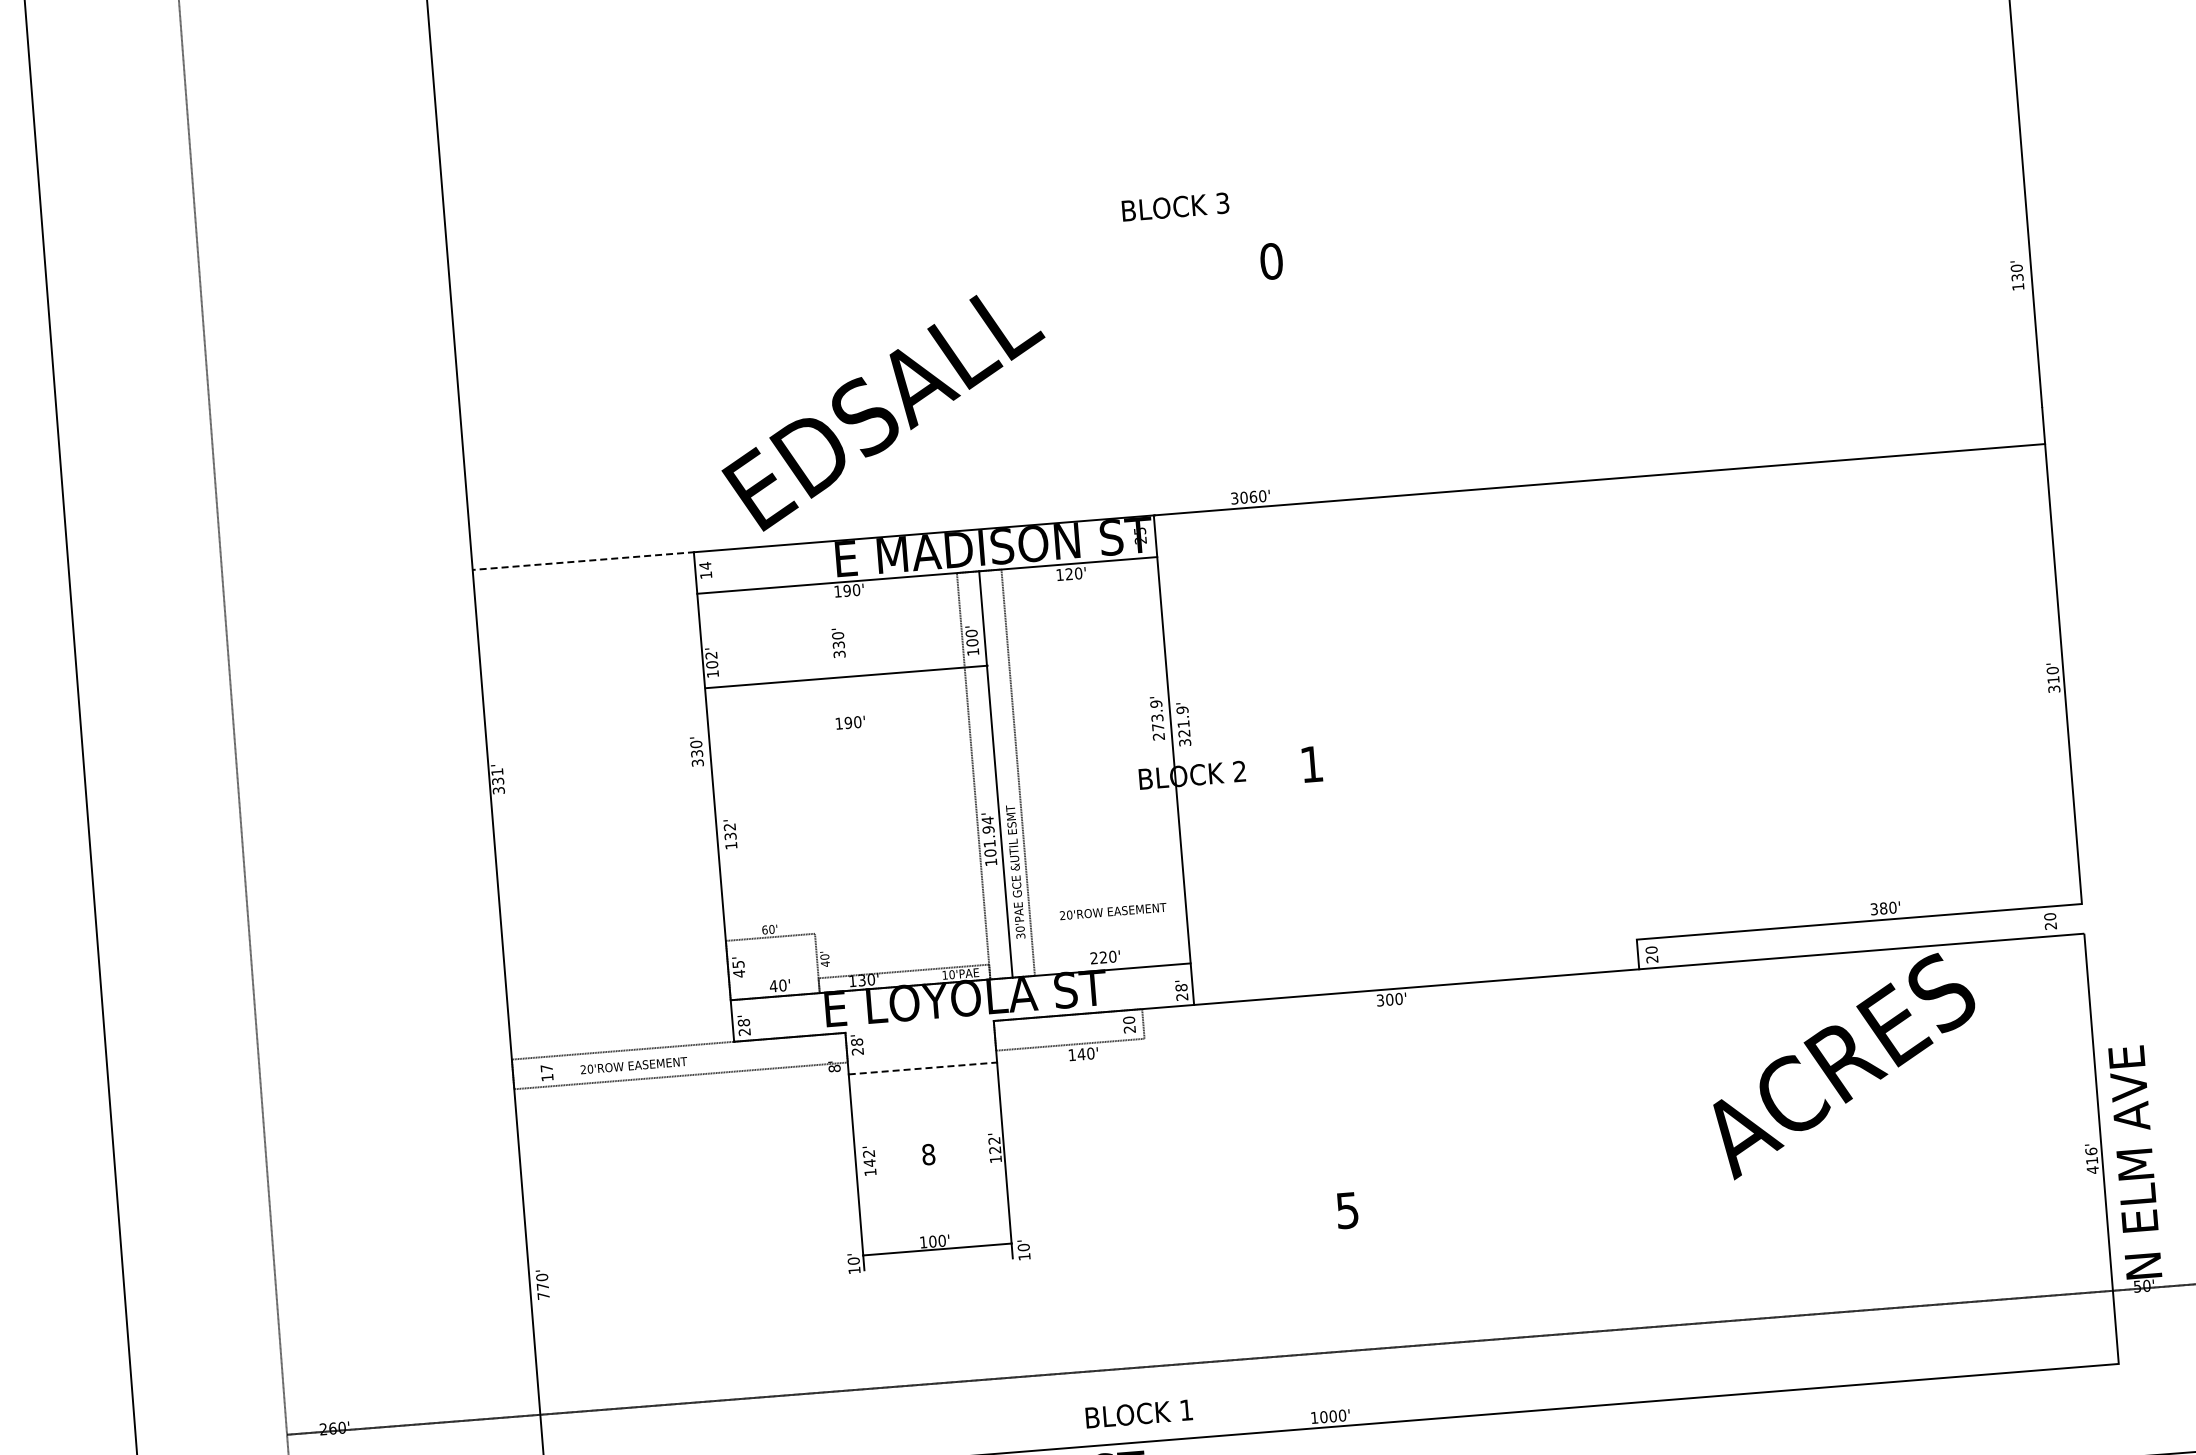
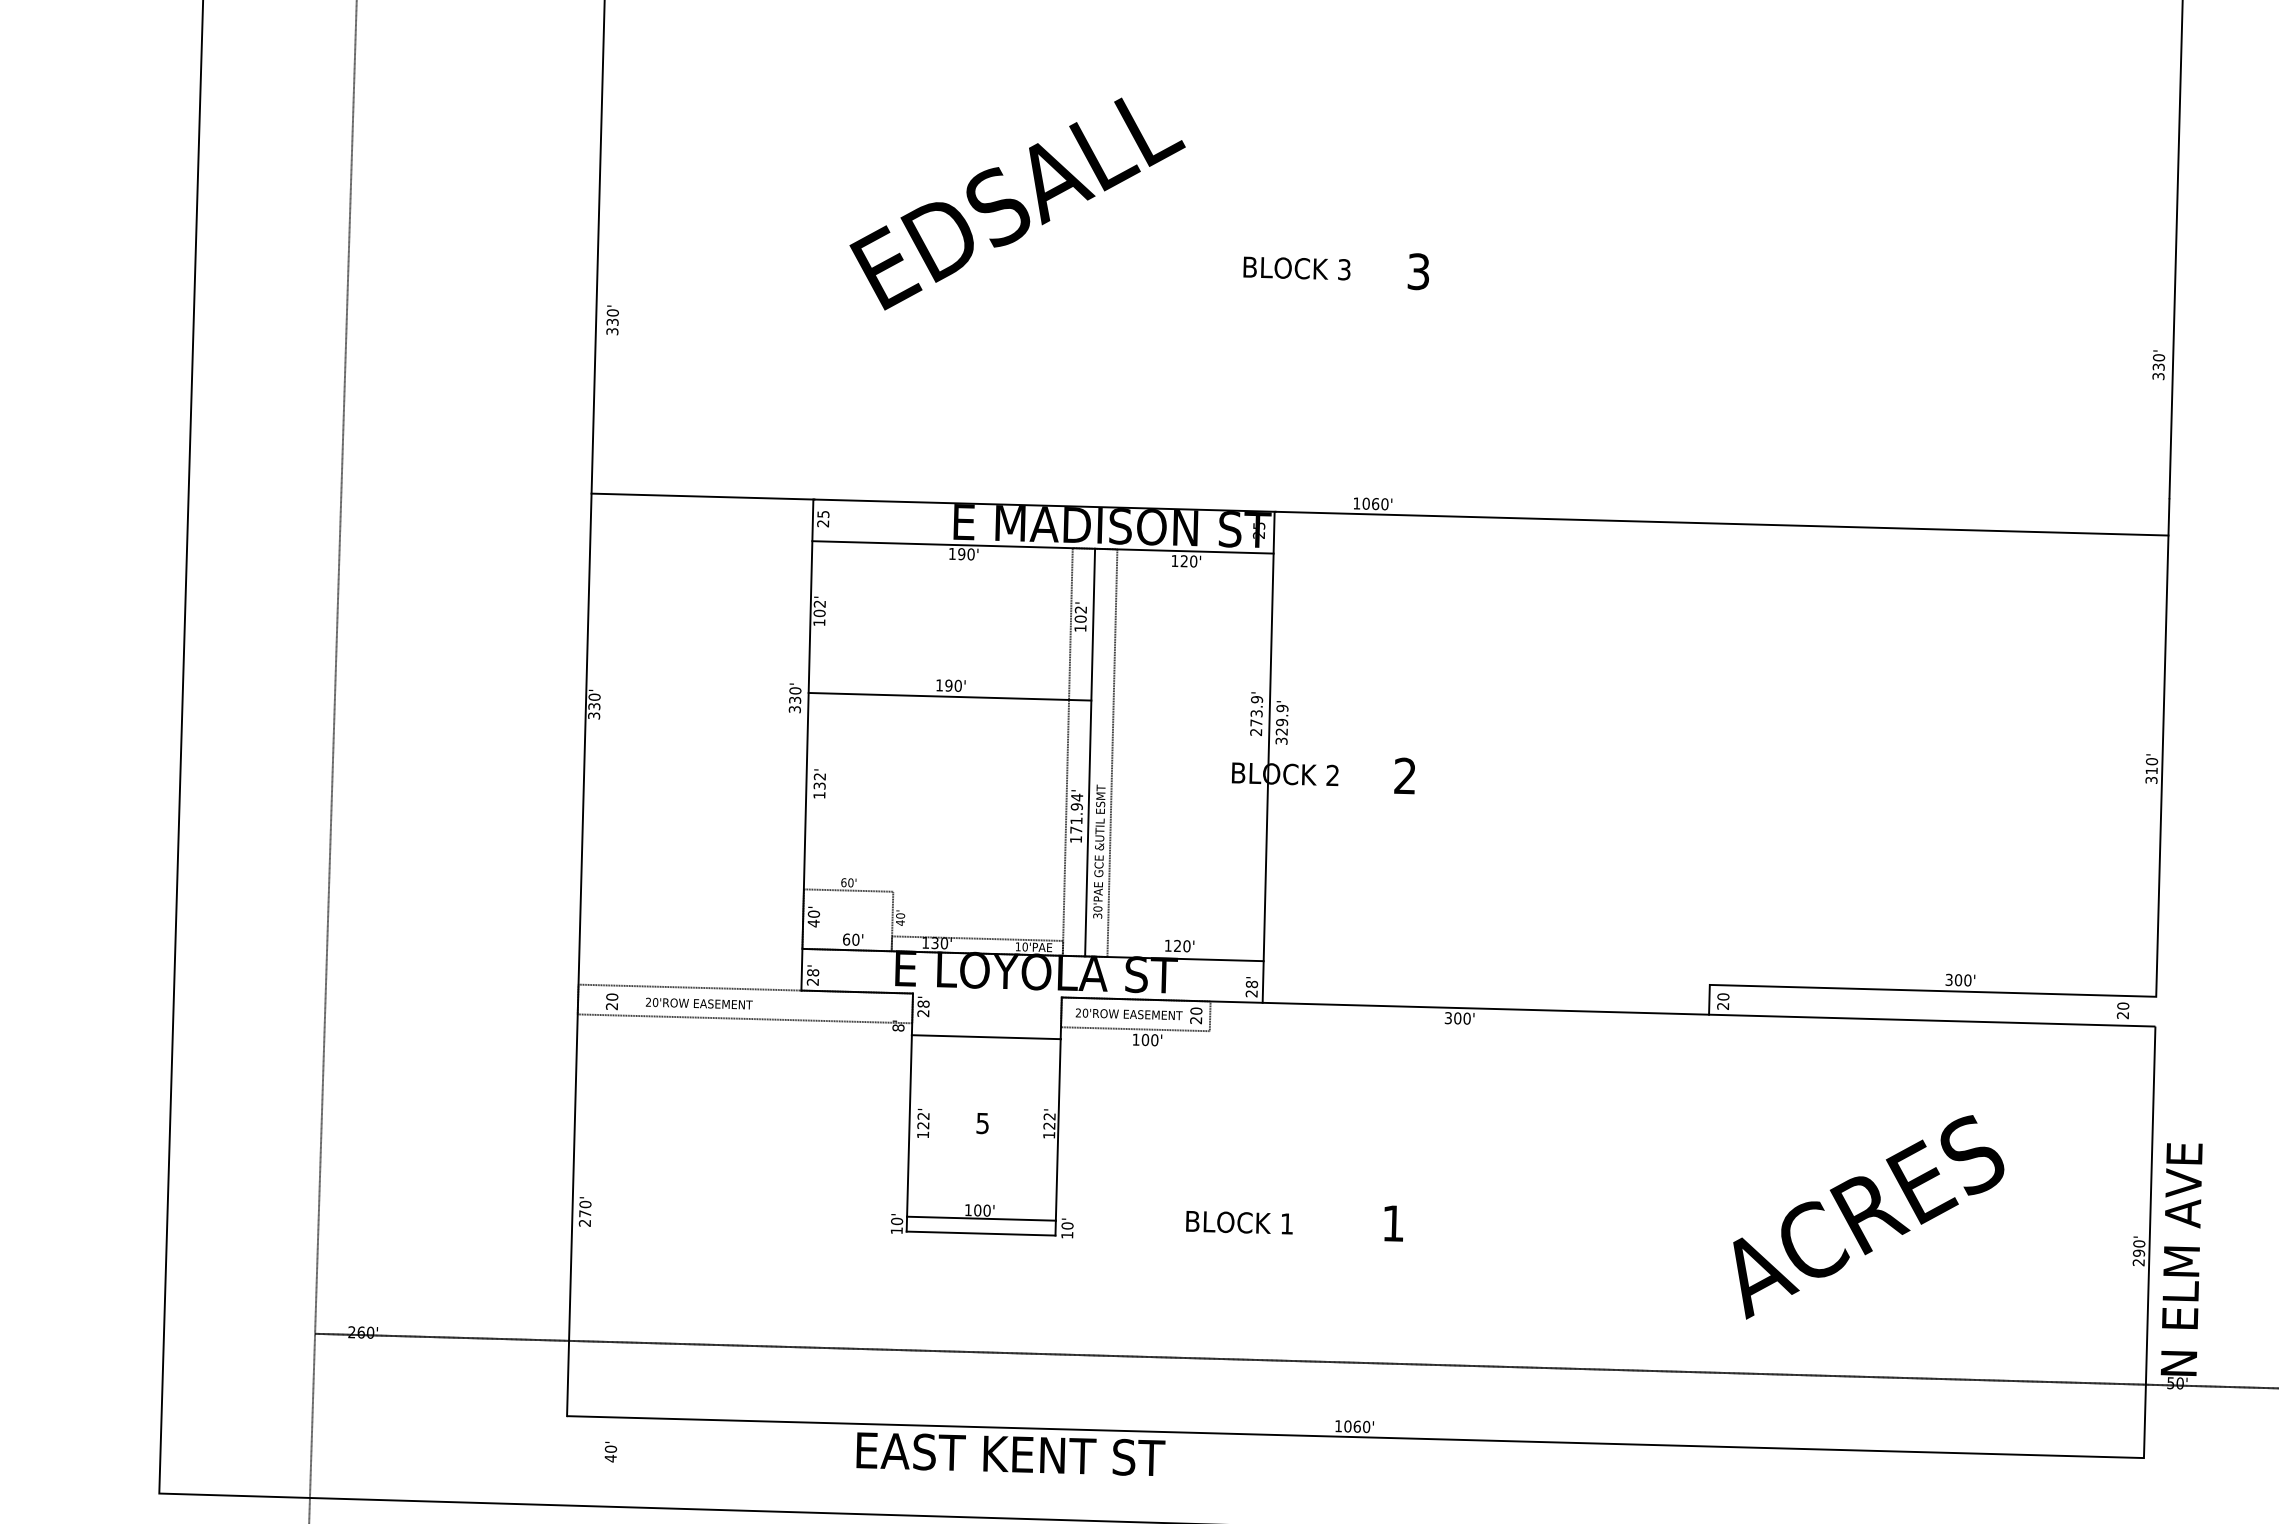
text: (1175, 207) -> (1296, 268), moved
text: (1271, 261) -> (1418, 271), 0 -> 3
text: (2018, 286) -> (2158, 376), 130' -> 330'
text: (884, 411) -> (1017, 203), moved
text: (1234, 498) -> (1356, 503), 3060' -> 1060'
line: (583, 561) -> (702, 496), dashed -> solid
text: (705, 570) -> (823, 518), 14 -> 25
text: (972, 633) -> (1081, 609), 100' -> 102'
text: (838, 643) -> (612, 320), moved
line: (846, 676) -> (949, 696), moved
text: (1184, 724) -> (1282, 722), 321.9' -> 329.9'
text: (1310, 763) -> (1404, 775), 1 -> 2
text: (497, 771) -> (594, 696), 331' -> 330'
text: (990, 852) -> (1076, 829), 101.94' -> 171.94'
text: (1883, 907) -> (1958, 979), 380' -> 300'
text: (1112, 911) -> (1128, 1014), moved
text: (1093, 958) -> (1167, 945), 220' -> 120'
text: (737, 963) -> (813, 913), 45' -> 40'
text: (773, 986) -> (846, 939), 40' -> 60'
text: (1081, 1053) -> (1145, 1039), 140' -> 100'
text: (1845, 1065) -> (1868, 1217), moved
line: (923, 1068) -> (986, 1037), dashed -> solid
text: (546, 1072) -> (611, 1001), 17 -> 20
text: (928, 1154) -> (982, 1123), 8 -> 5
text: (2091, 1161) -> (2138, 1253), 416' -> 290'
text: (869, 1162) -> (923, 1125), 142' -> 122'
text: (1346, 1210) -> (1392, 1223), 5 -> 1
line: (938, 1264) -> (980, 1233), added
text: (543, 1295) -> (584, 1222), 770' -> 270'
text: (1139, 1413) -> (1239, 1222), moved
text: (1333, 1416) -> (1357, 1426), 1000' -> 1060'

